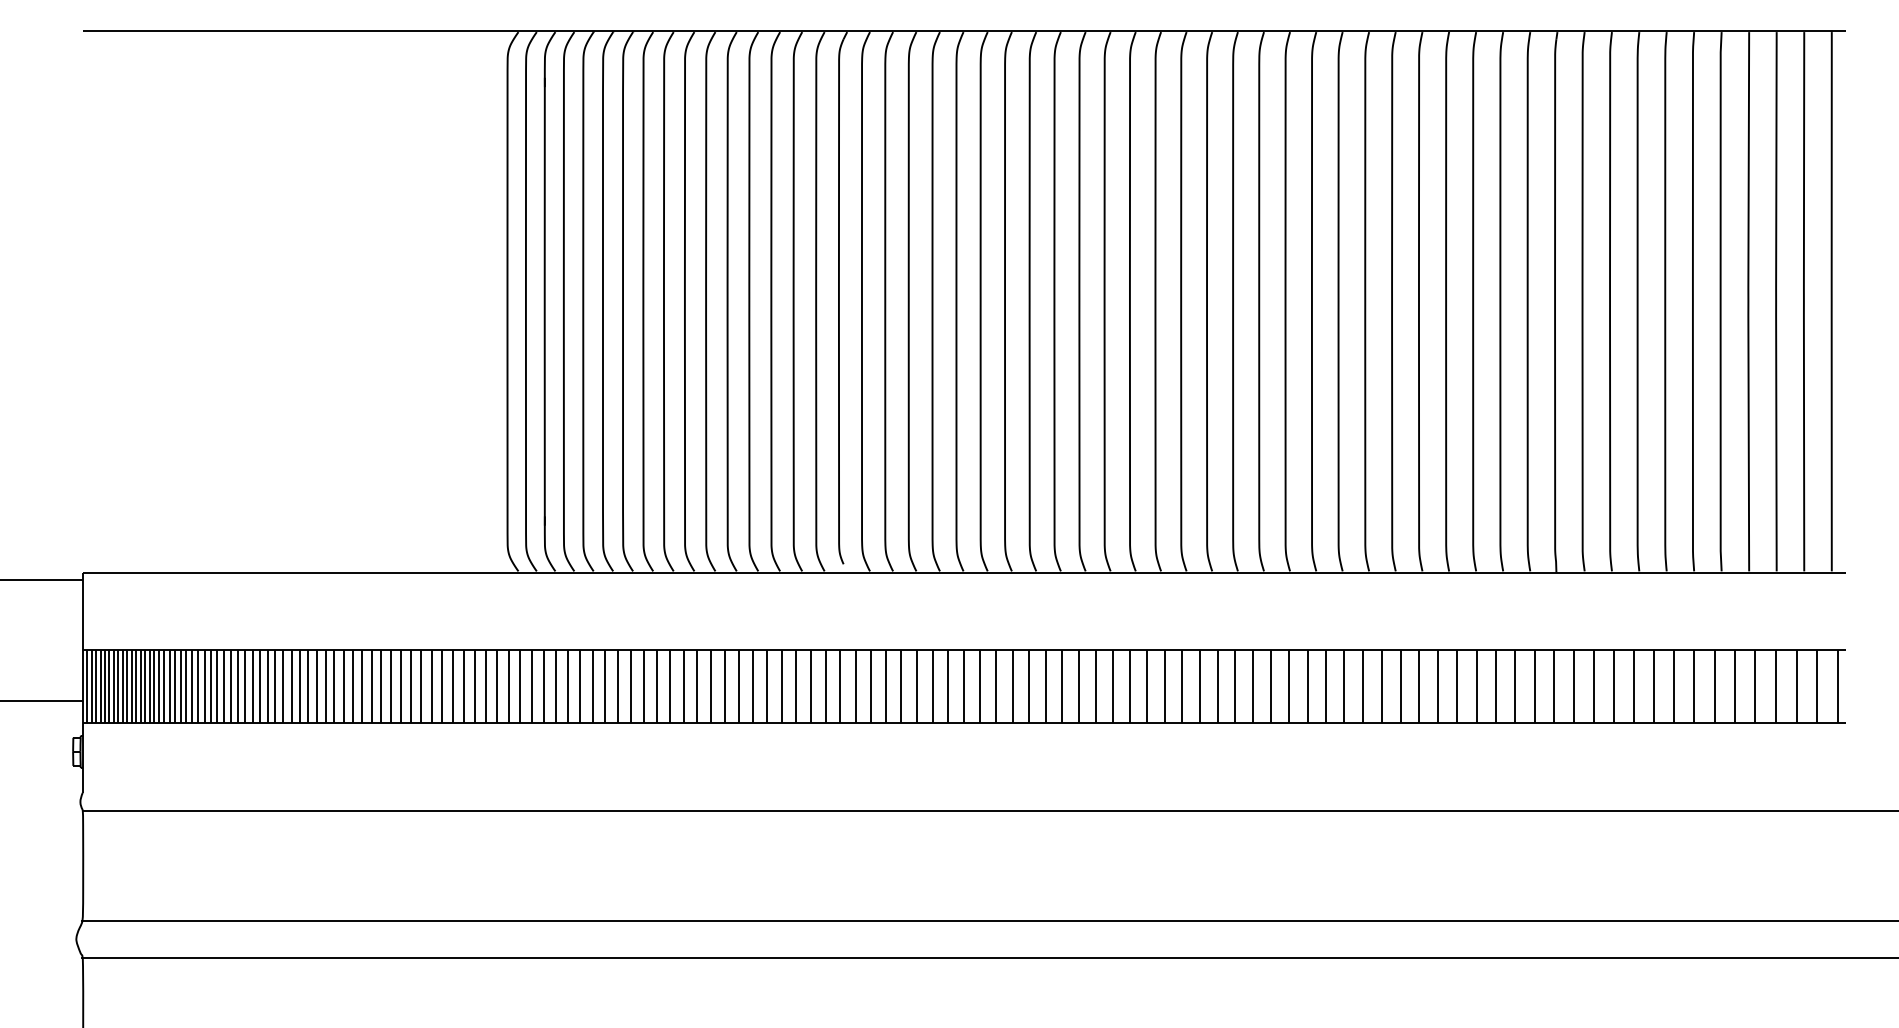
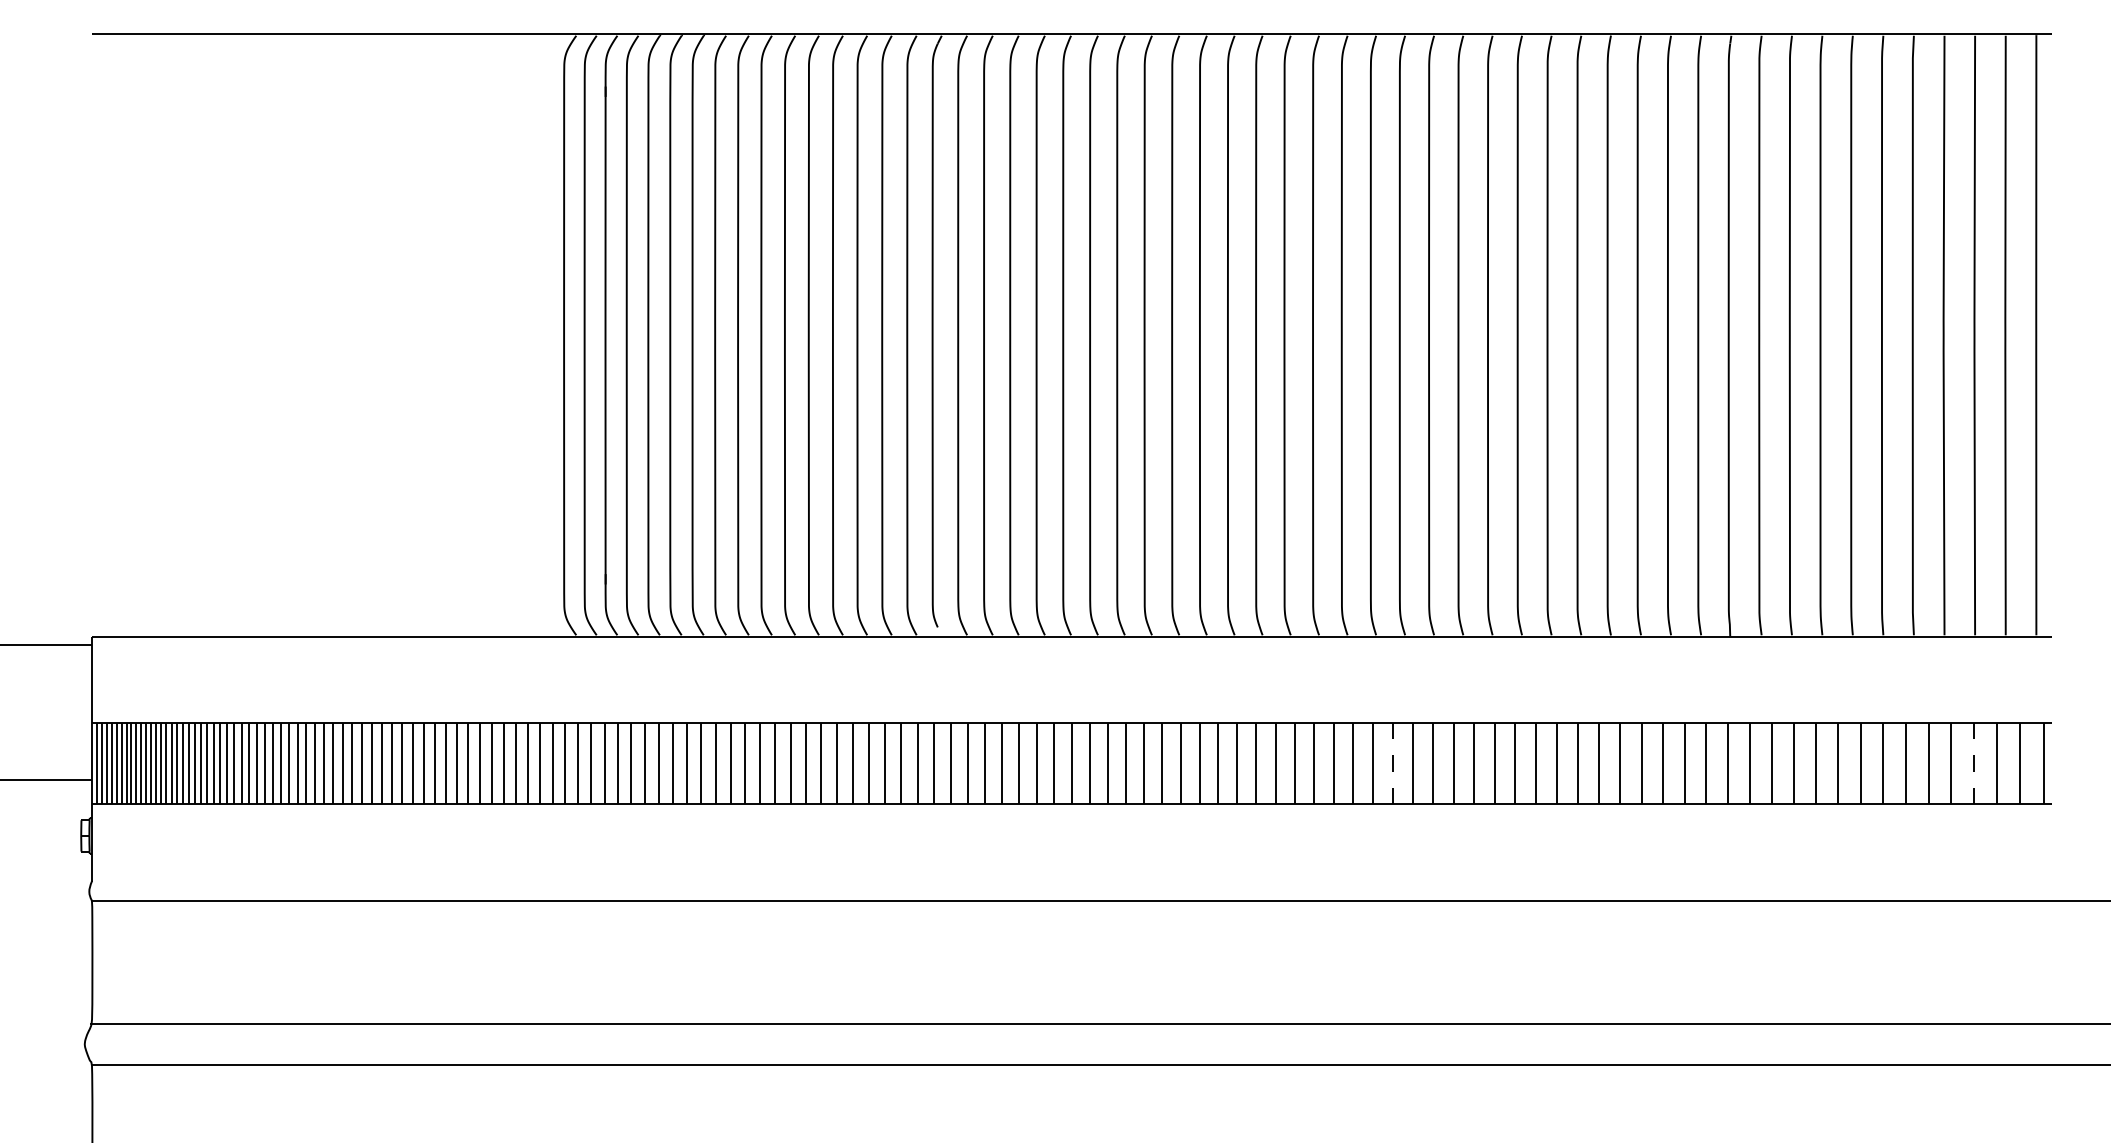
line: (1253, 686) -> (1393, 763), solid -> dashed
line: (1776, 686) -> (1974, 763), solid -> dashed

